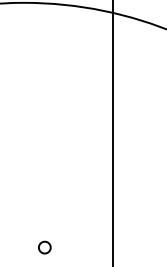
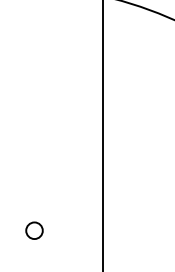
circle: (44, 247) -> (34, 230), size x1.4

